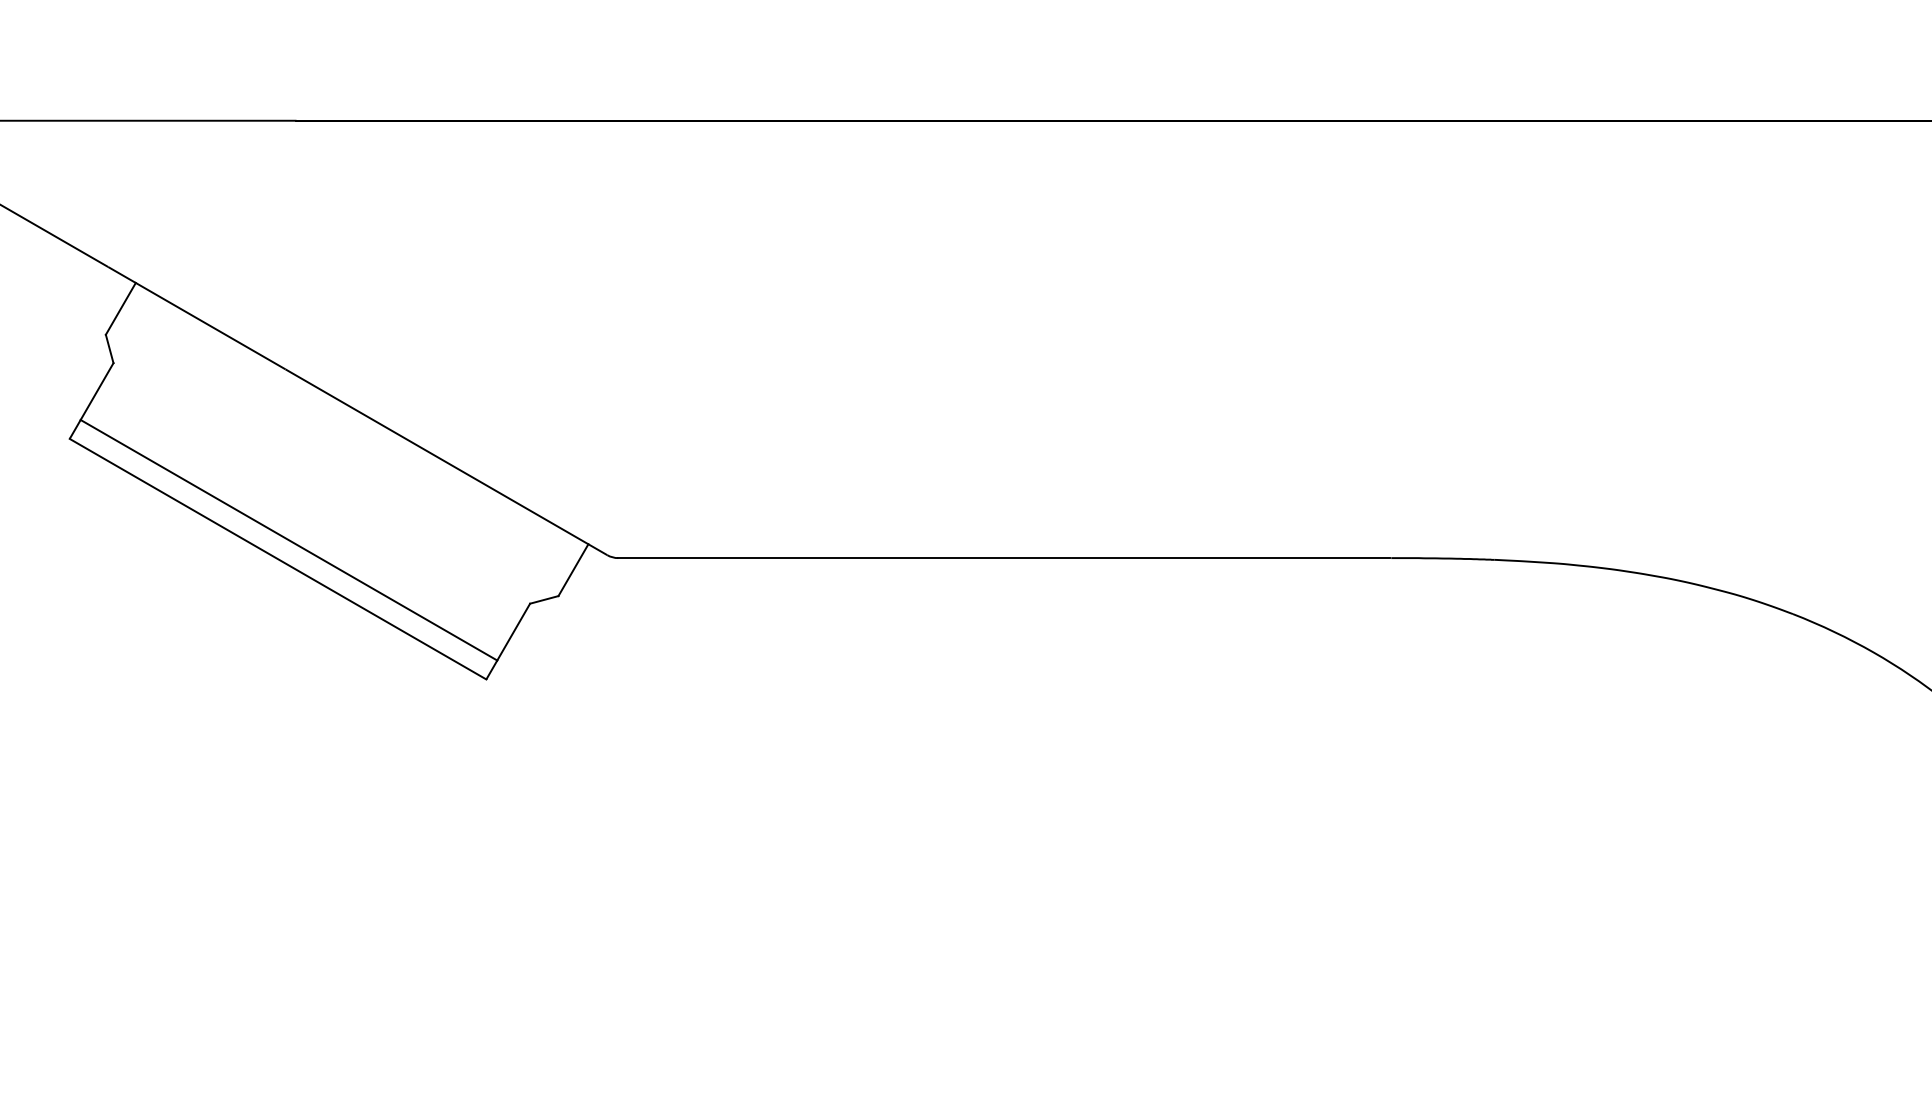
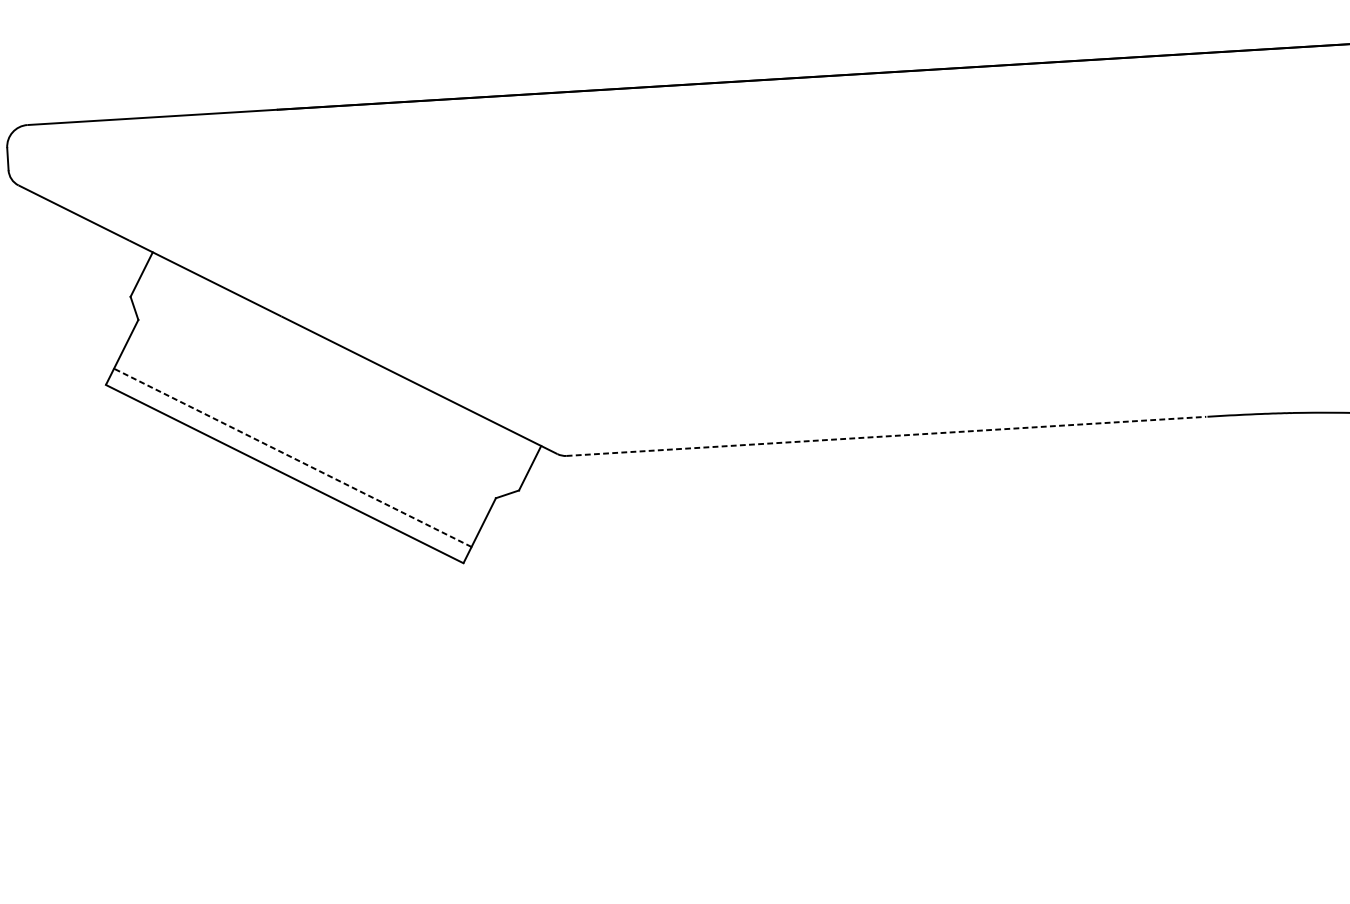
line: (289, 540) -> (293, 458), solid -> dashed
line: (1004, 558) -> (886, 436), solid -> dashed

